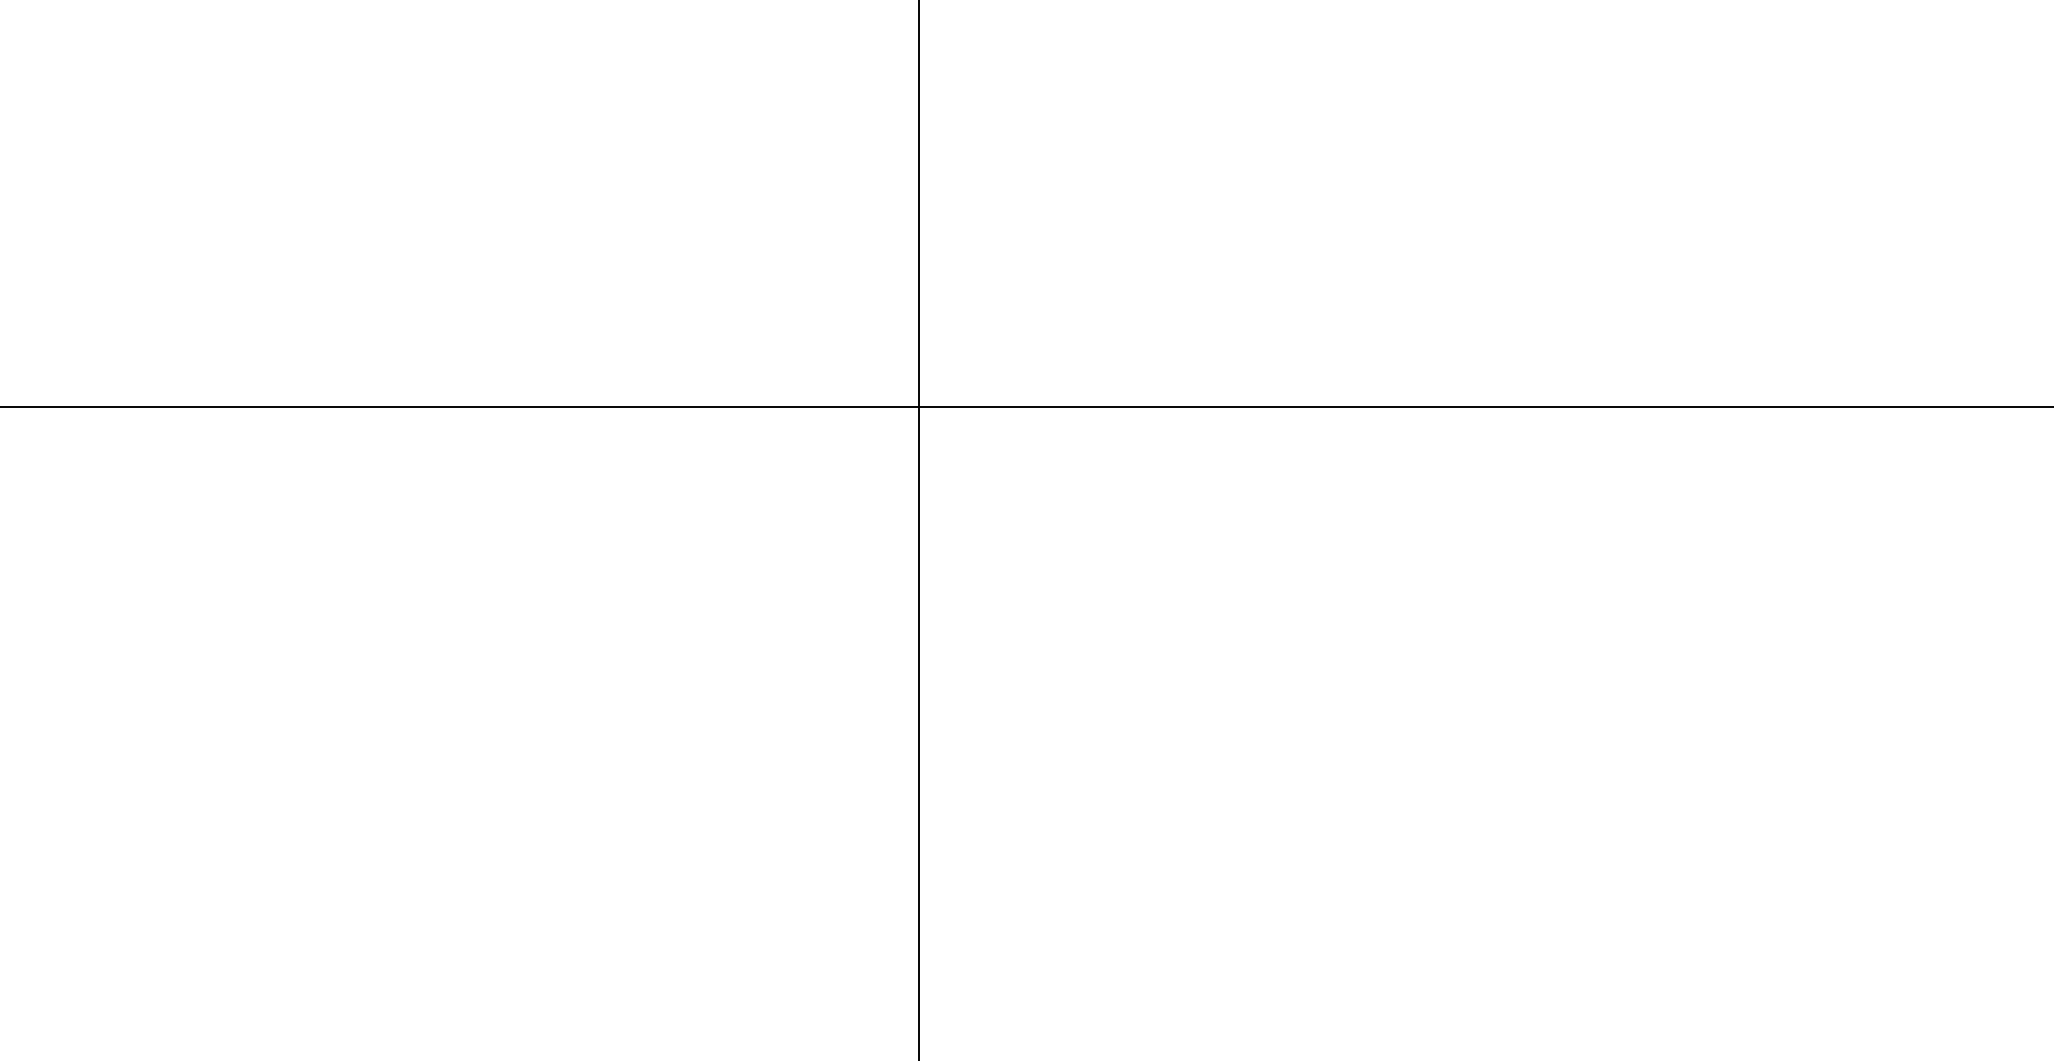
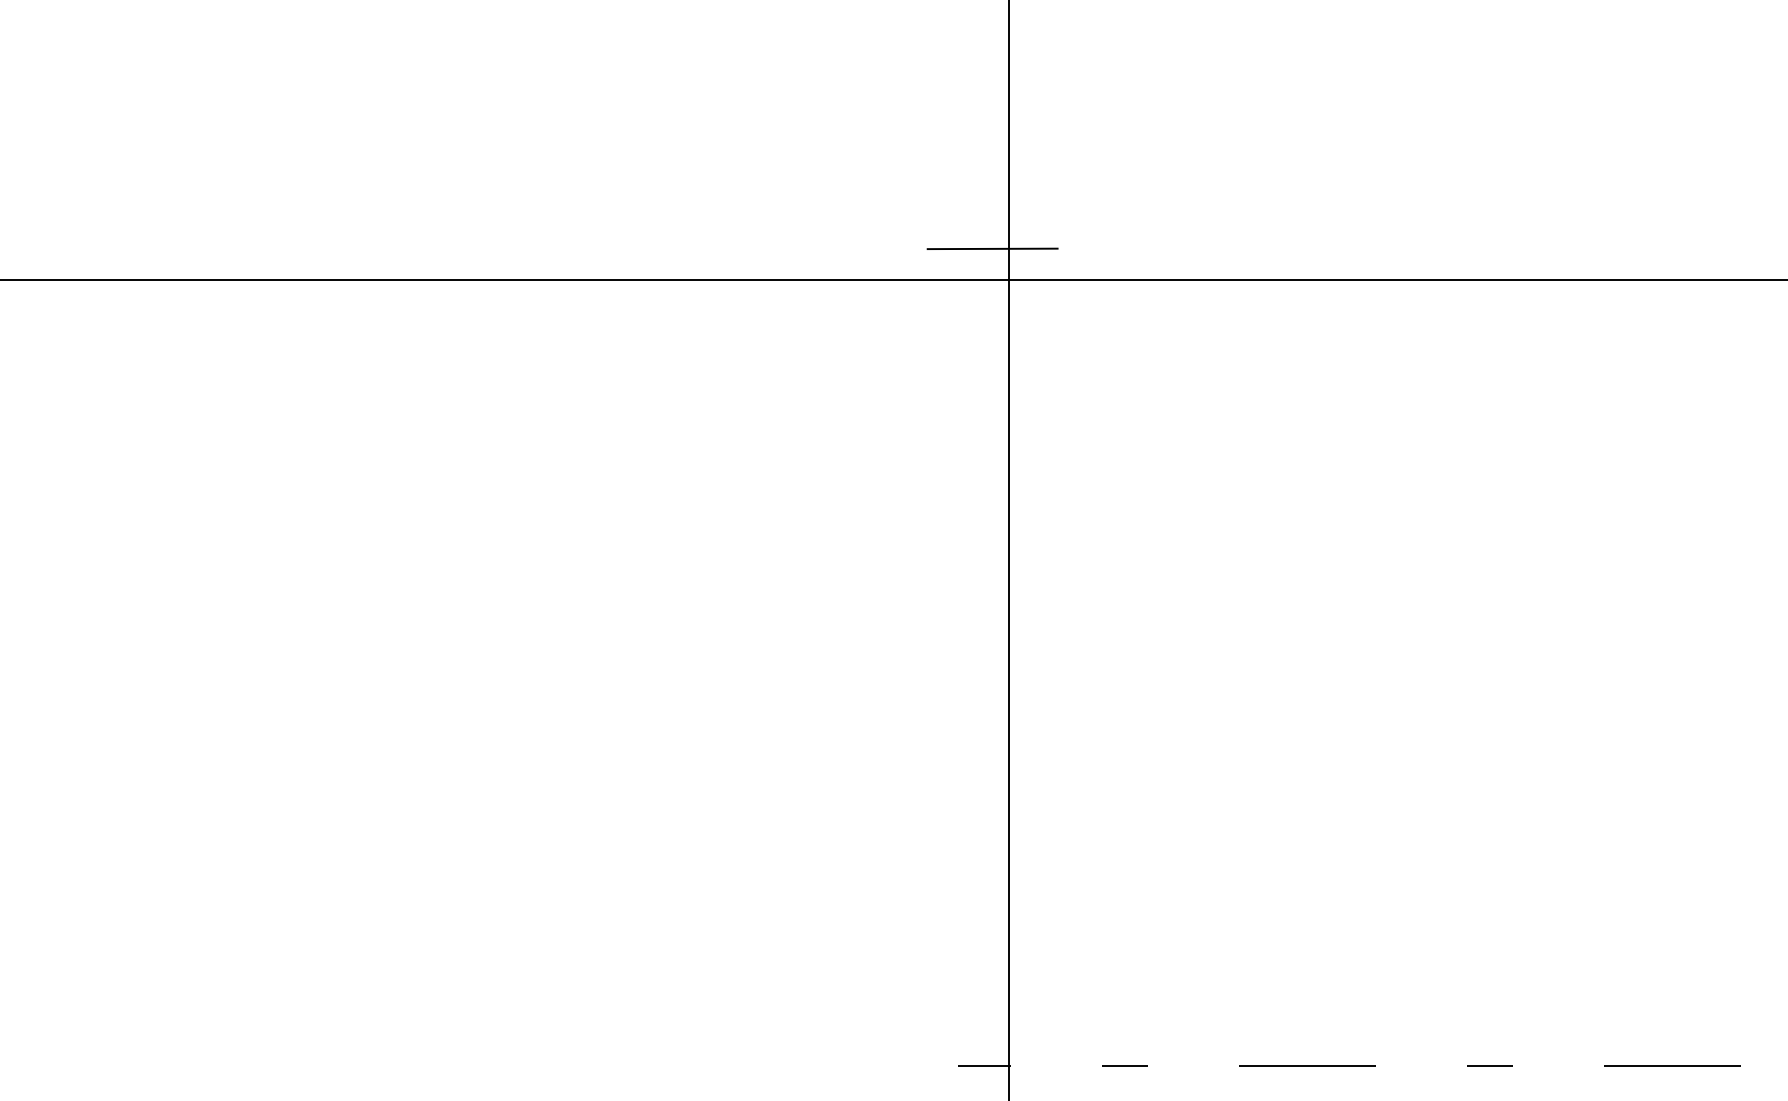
line: (898, 366) -> (992, 248), added

